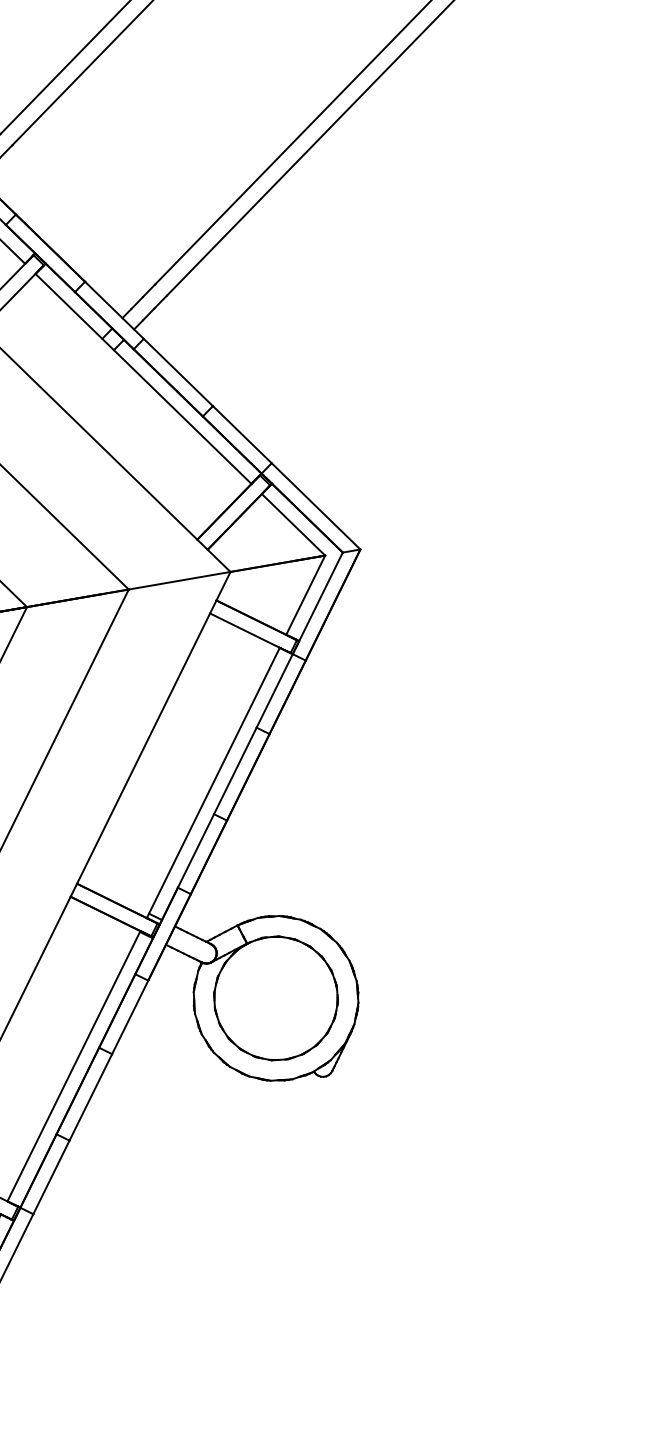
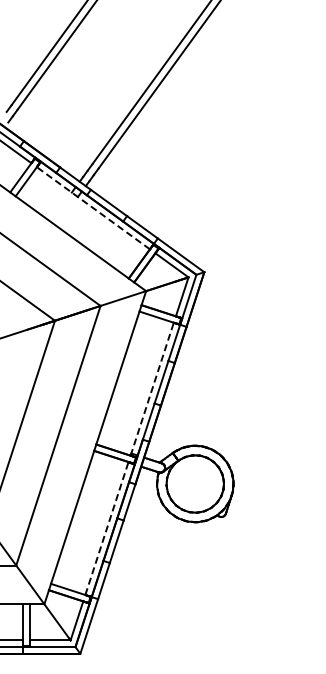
line: (143, 379) -> (93, 208), solid -> dashed
line: (213, 783) -> (152, 389), solid -> dashed
line: (72, 1066) -> (106, 528), solid -> dashed

